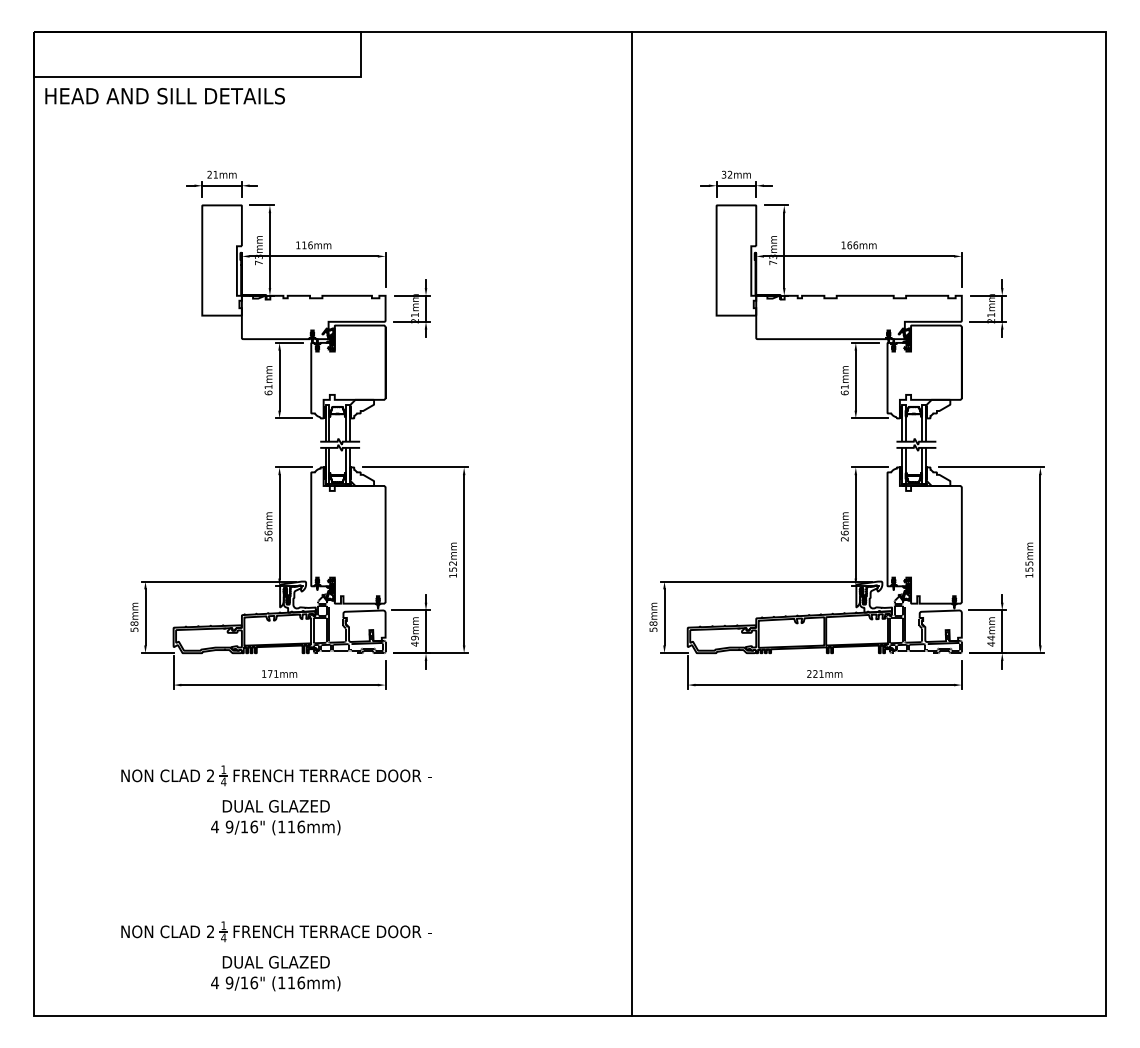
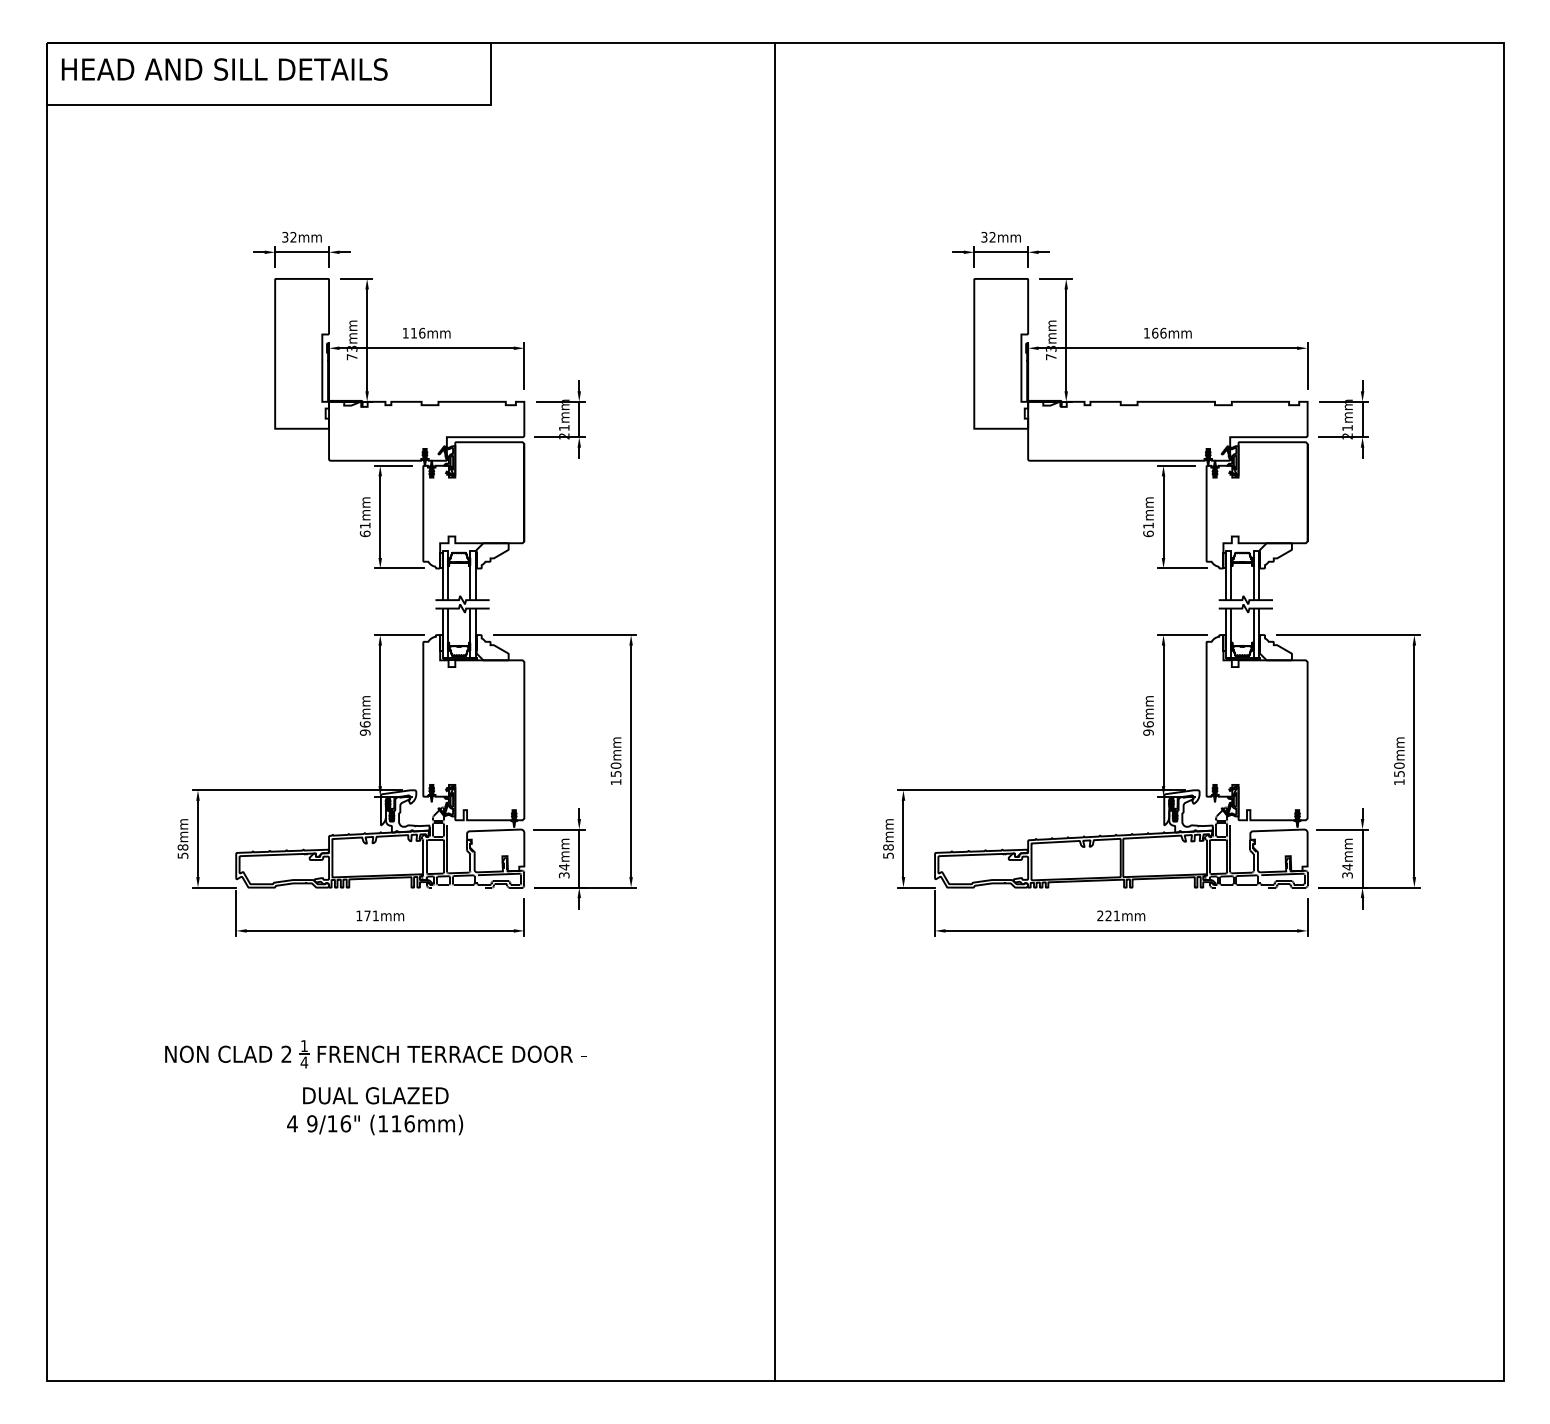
text: (164, 96) -> (224, 69), moved
text: (212, 174) -> (289, 237), 21mm -> 32mm
line: (632, 523) -> (775, 711), moved
text: (267, 539) -> (364, 732), 56mm -> 96mm
text: (844, 539) -> (1148, 732), 26mm -> 96mm
text: (452, 563) -> (615, 765), 152mm -> 150mm
text: (1029, 563) -> (1399, 765), 155mm -> 150mm
text: (414, 640) -> (563, 870), 49mm -> 34mm
text: (991, 644) -> (1347, 875), 44mm -> 34mm
part: (276, 956) -> (375, 1299), removed

